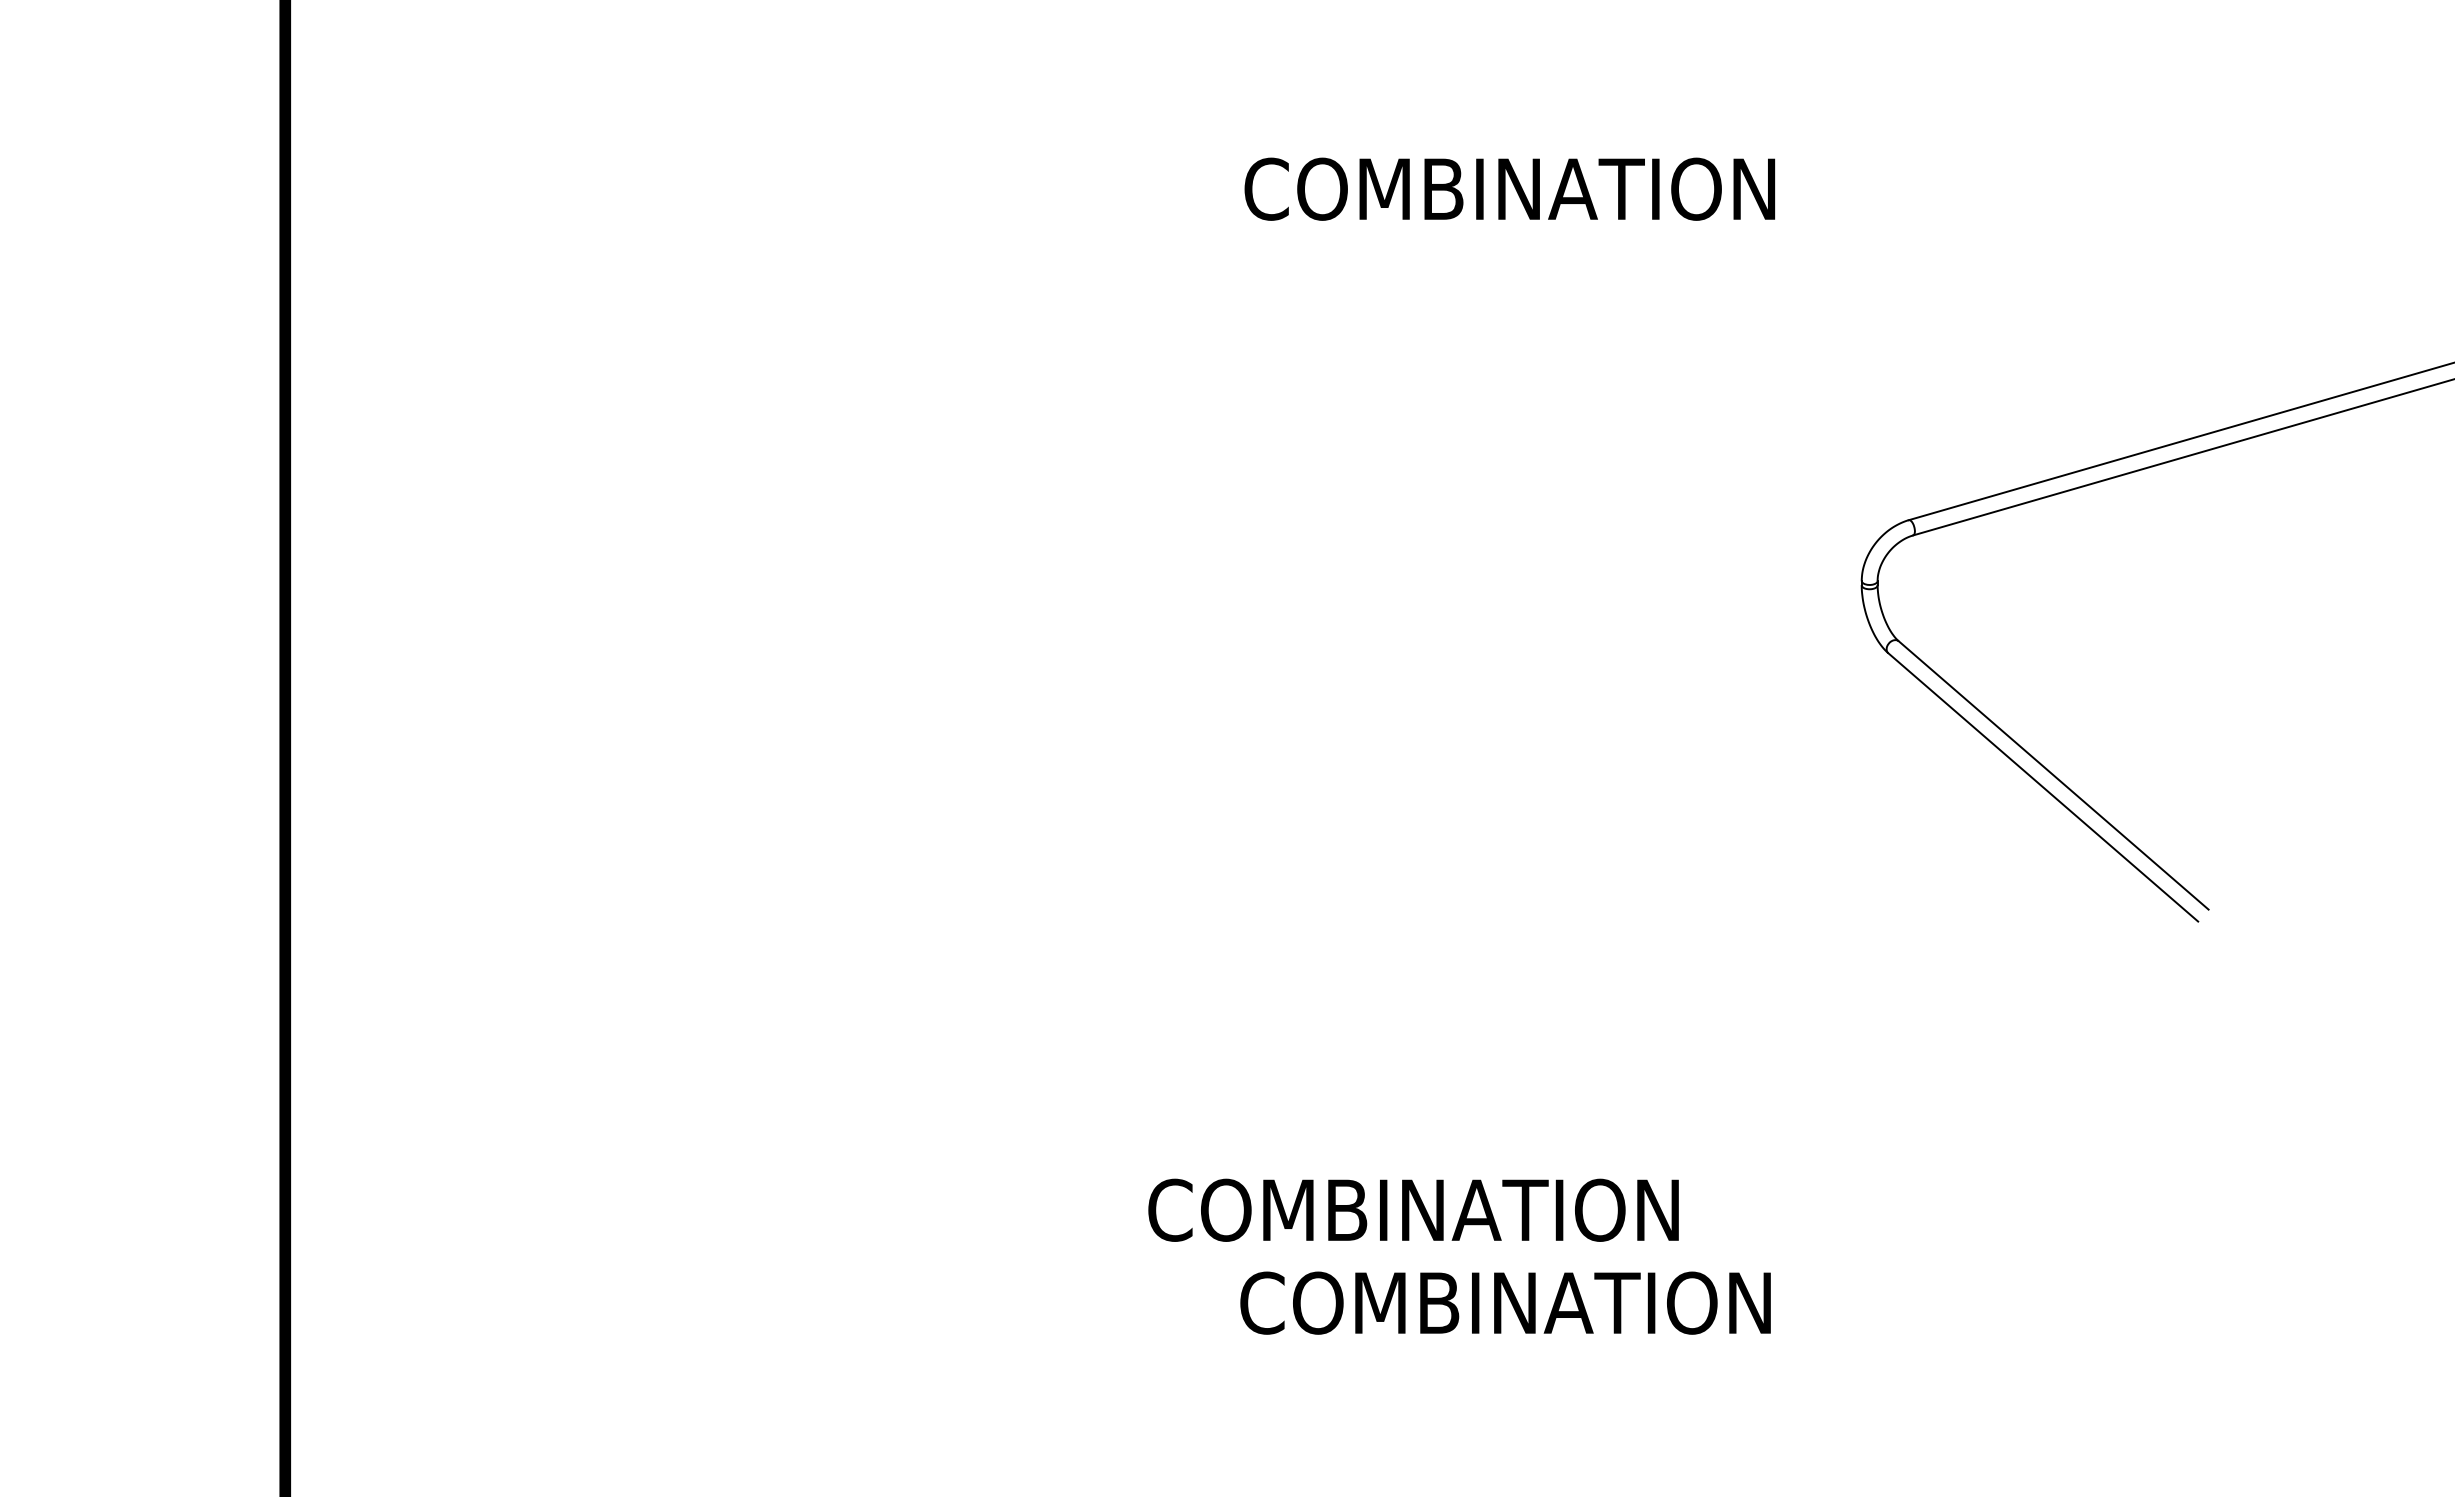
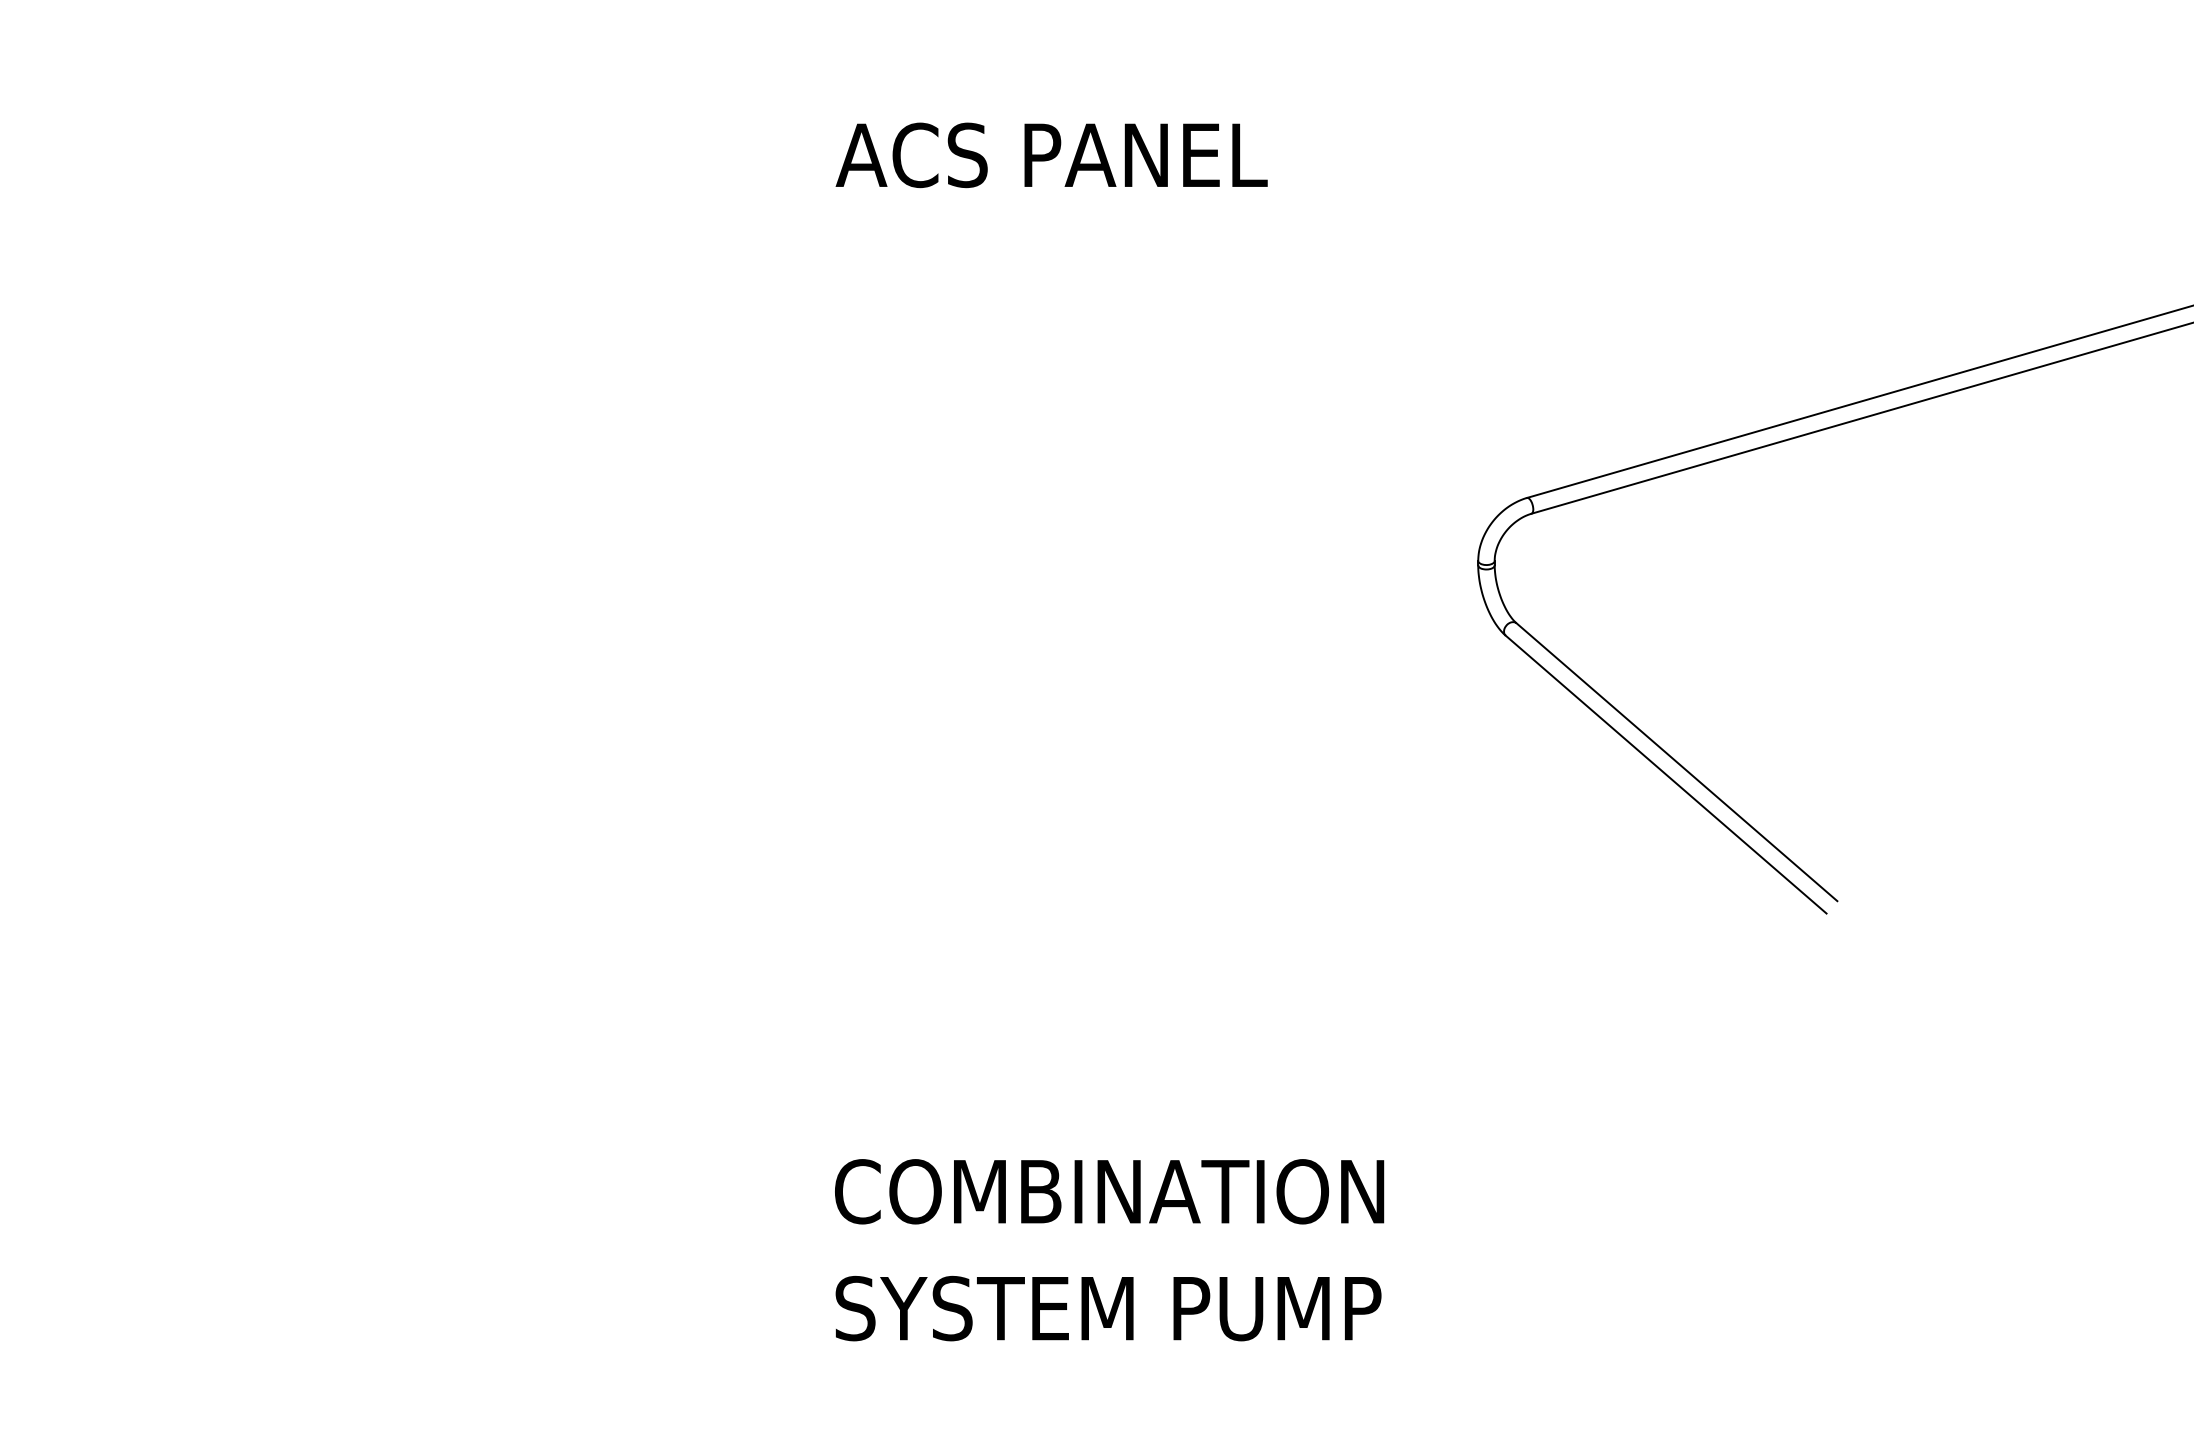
text: (1508, 188) -> (1112, 154), COMBINATION -> ACS PANEL
text: (1413, 1209) -> (1109, 1190), moved
text: (1505, 1302) -> (1109, 1307), COMBINATION -> SYSTEM PUMP

